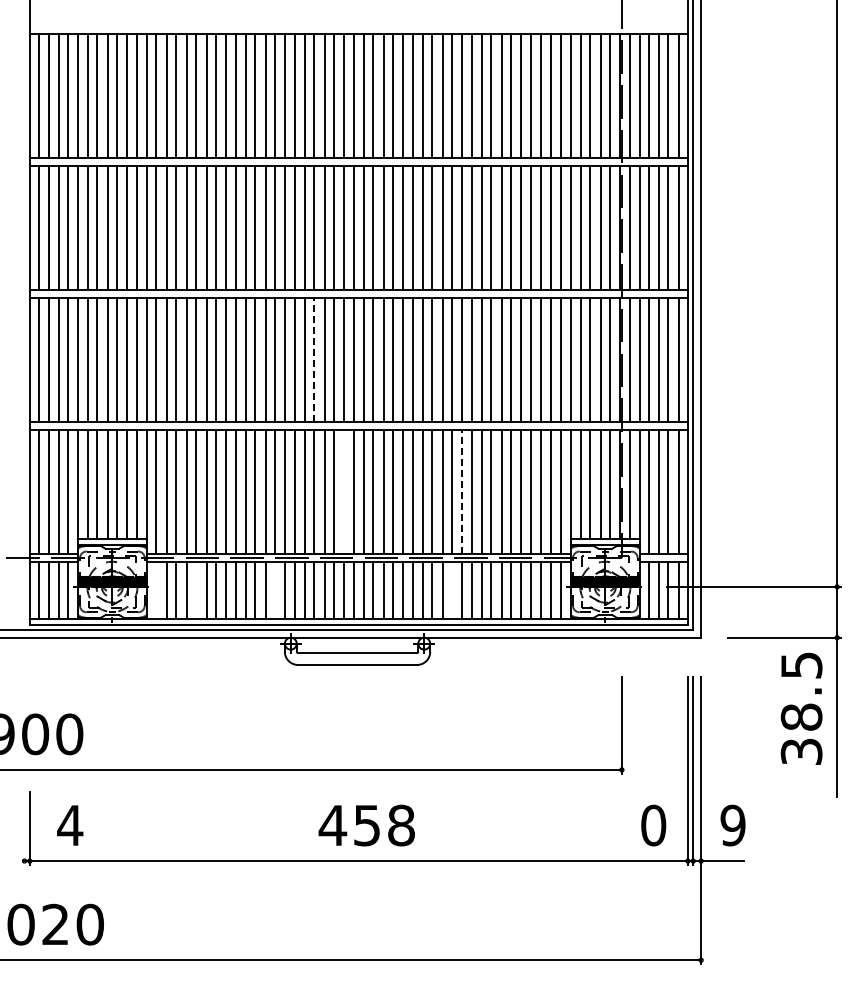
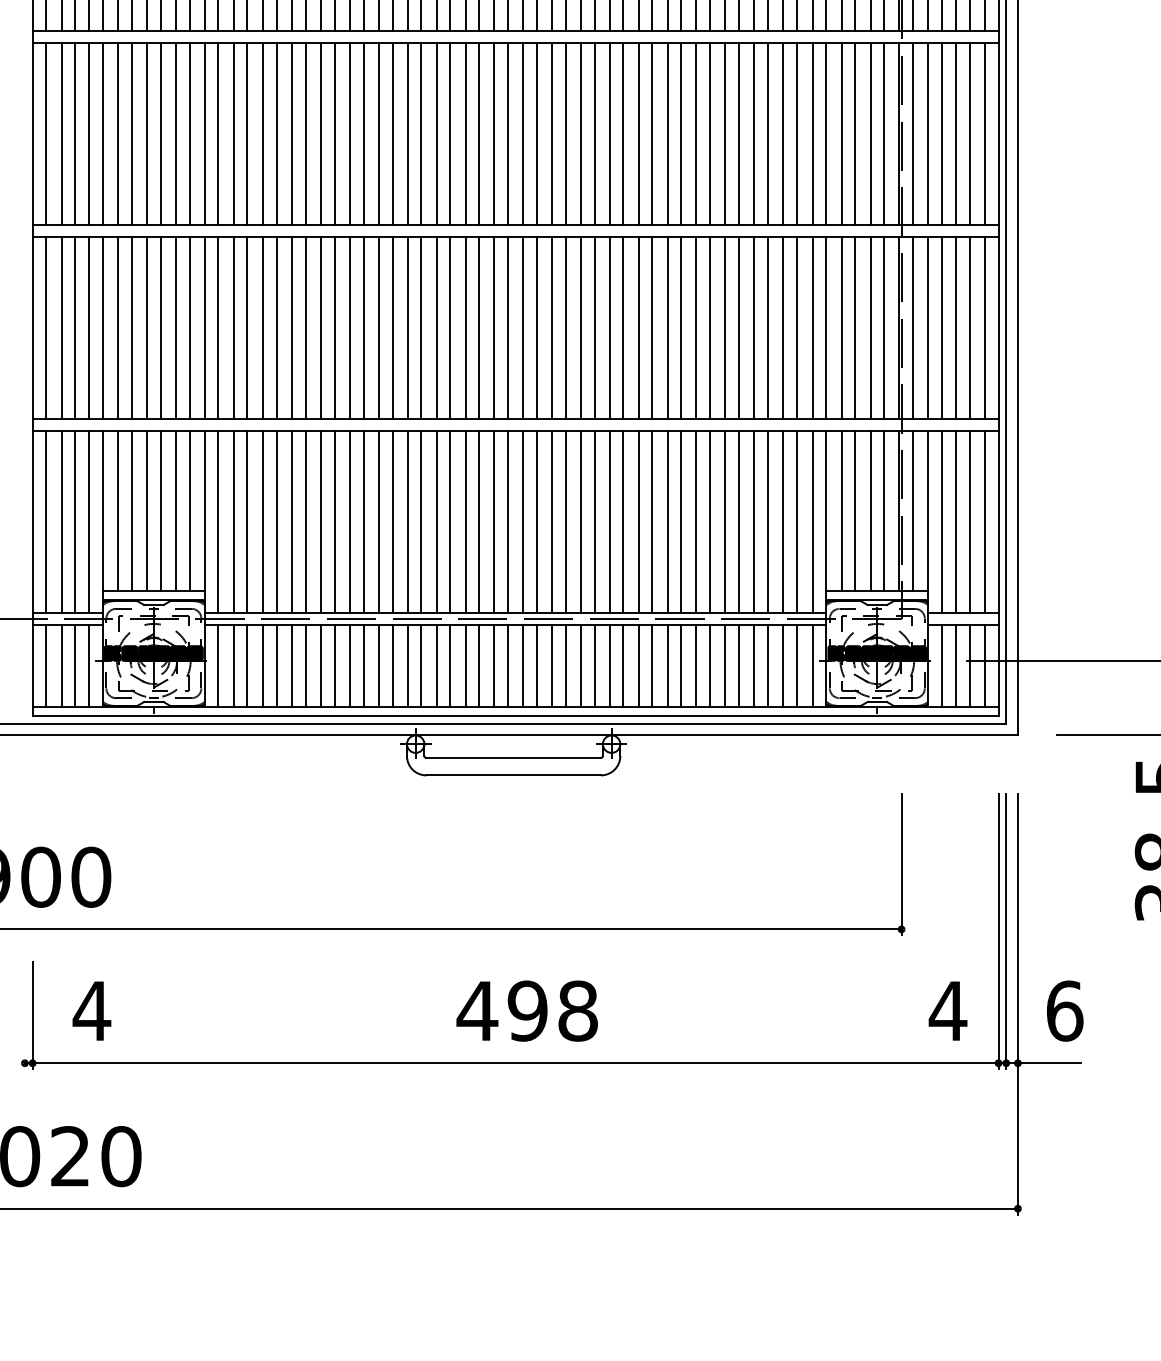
line: (314, 359) -> (450, 327), dashed -> solid
line: (462, 491) -> (667, 520), dashed -> solid
line: (344, 492) -> (494, 522), added
line: (156, 590) -> (218, 666), added
line: (196, 590) -> (277, 666), added
line: (275, 590) -> (393, 666), added
line: (451, 590) -> (651, 666), added
text: (366, 825) -> (526, 1011), 458 -> 498
text: (653, 825) -> (947, 1011), 0 -> 4
text: (732, 825) -> (1063, 1011), 9 -> 6

